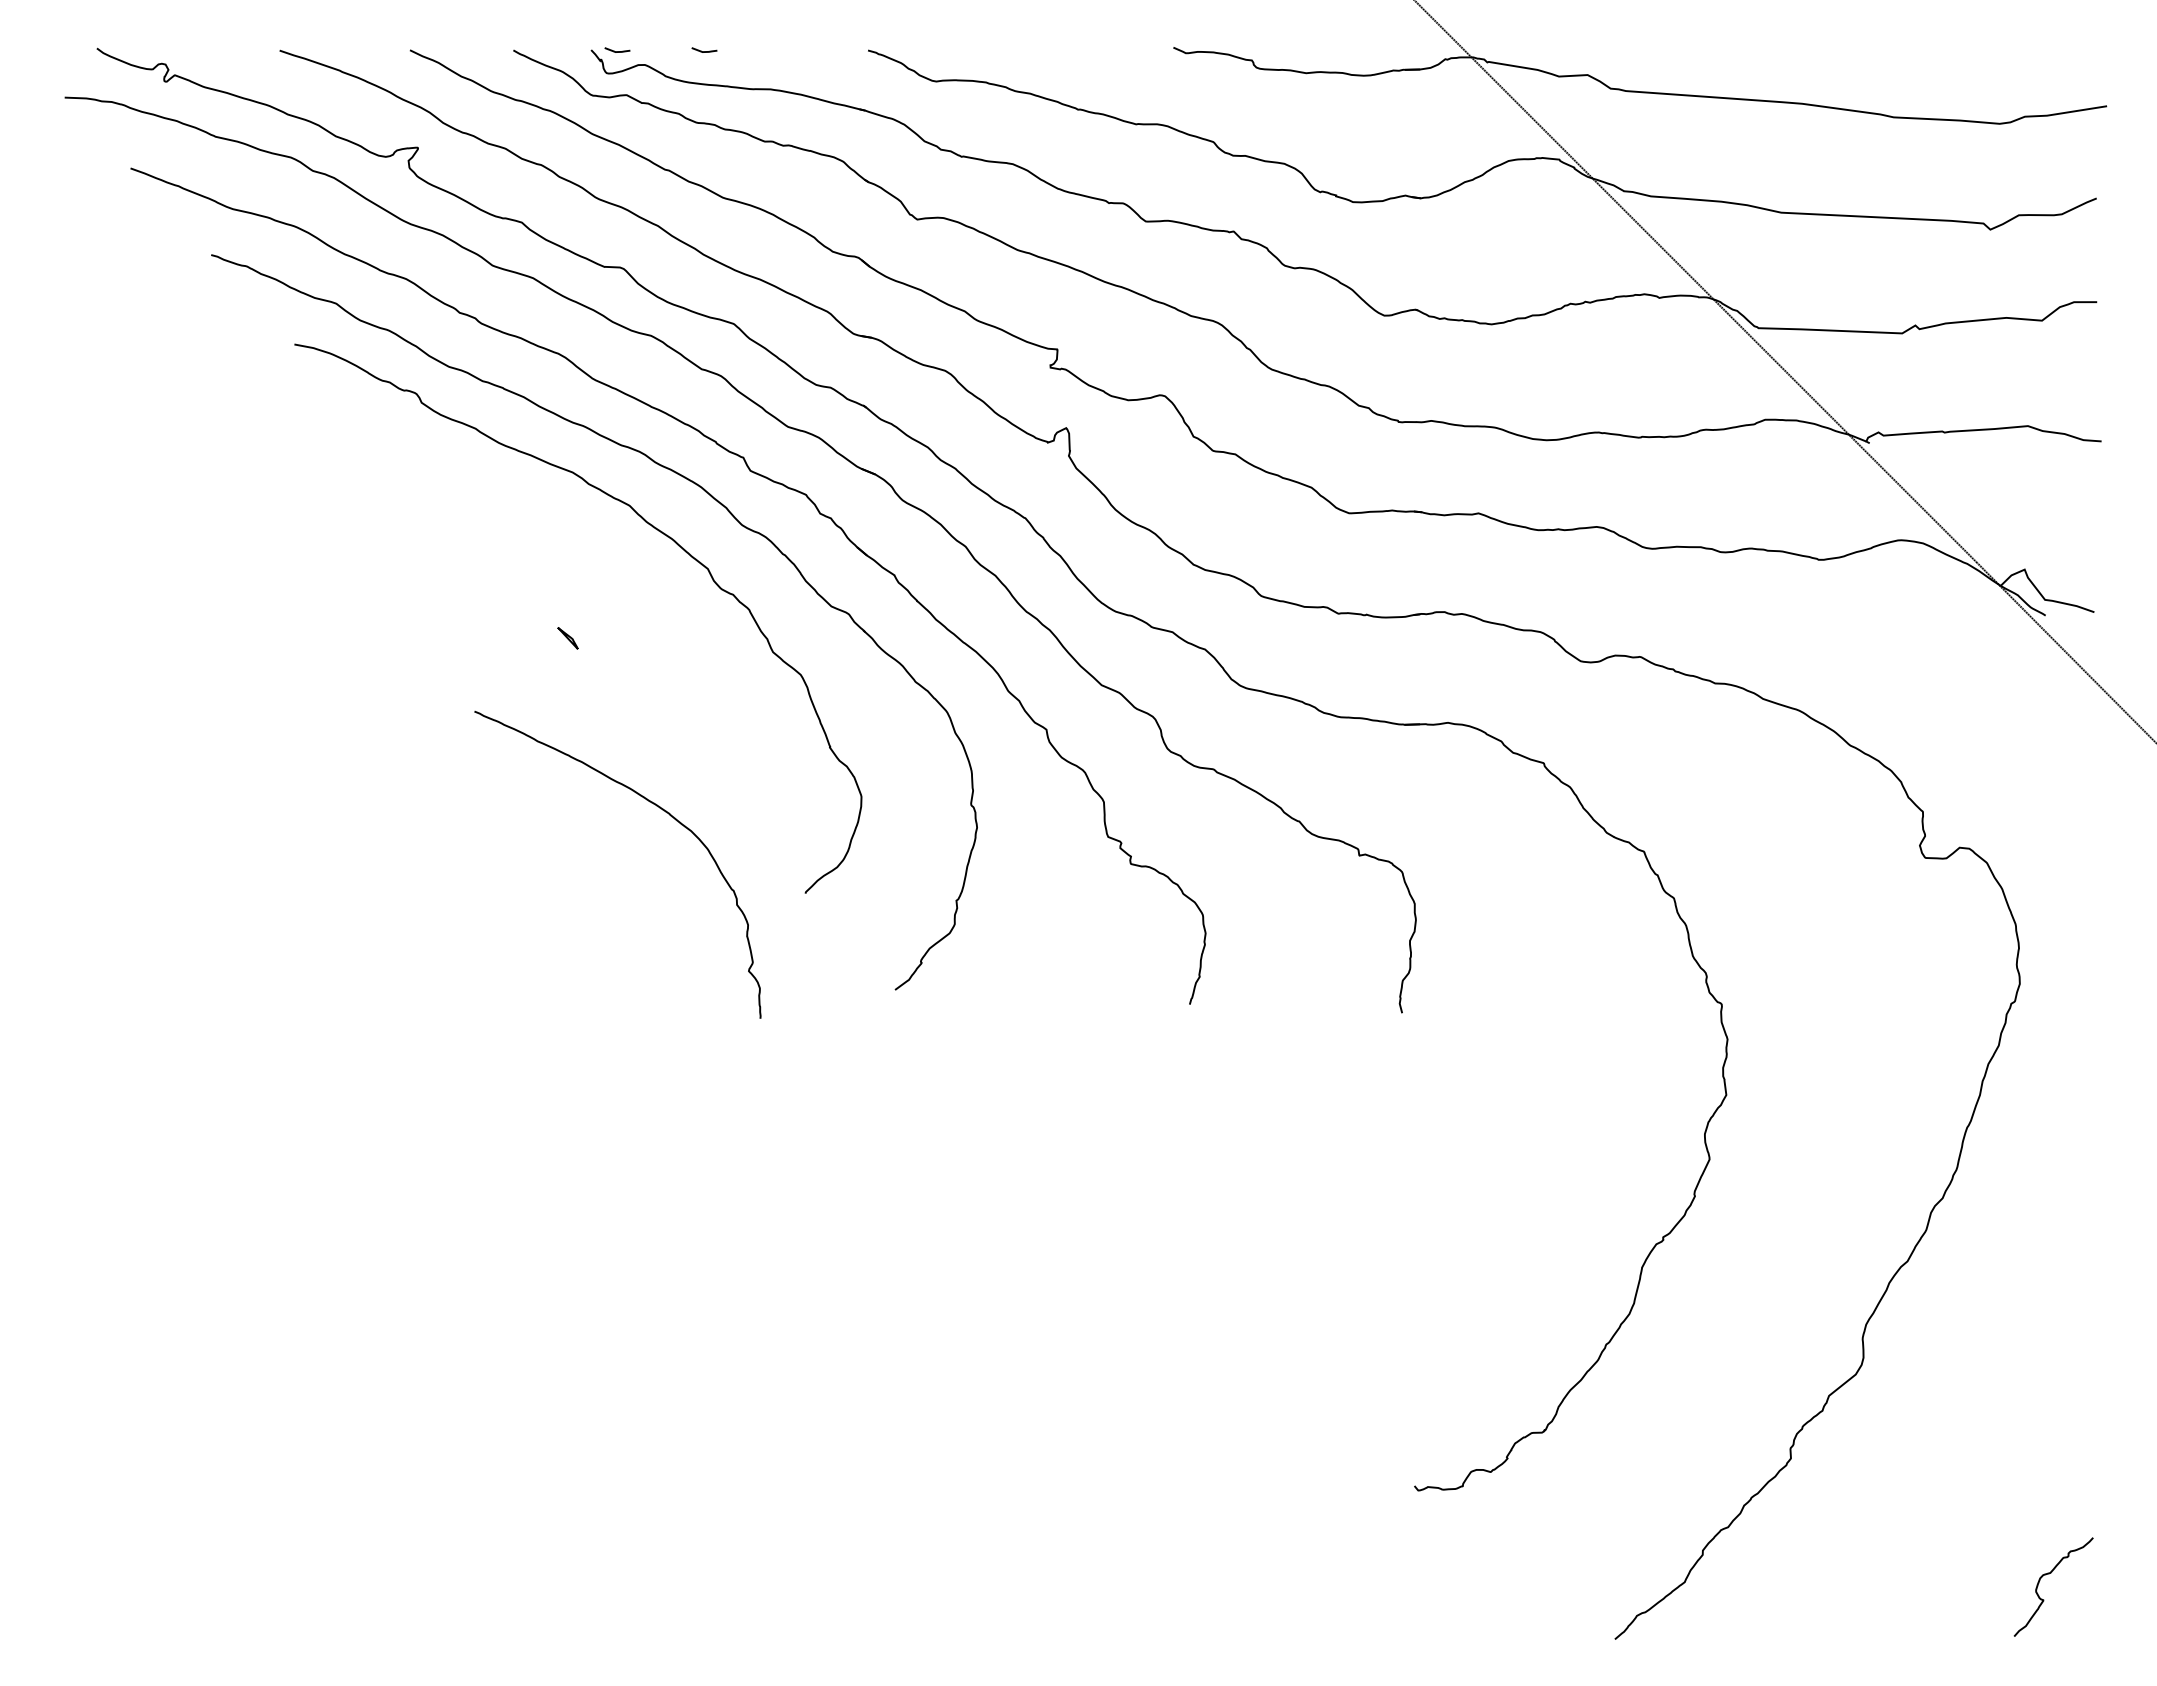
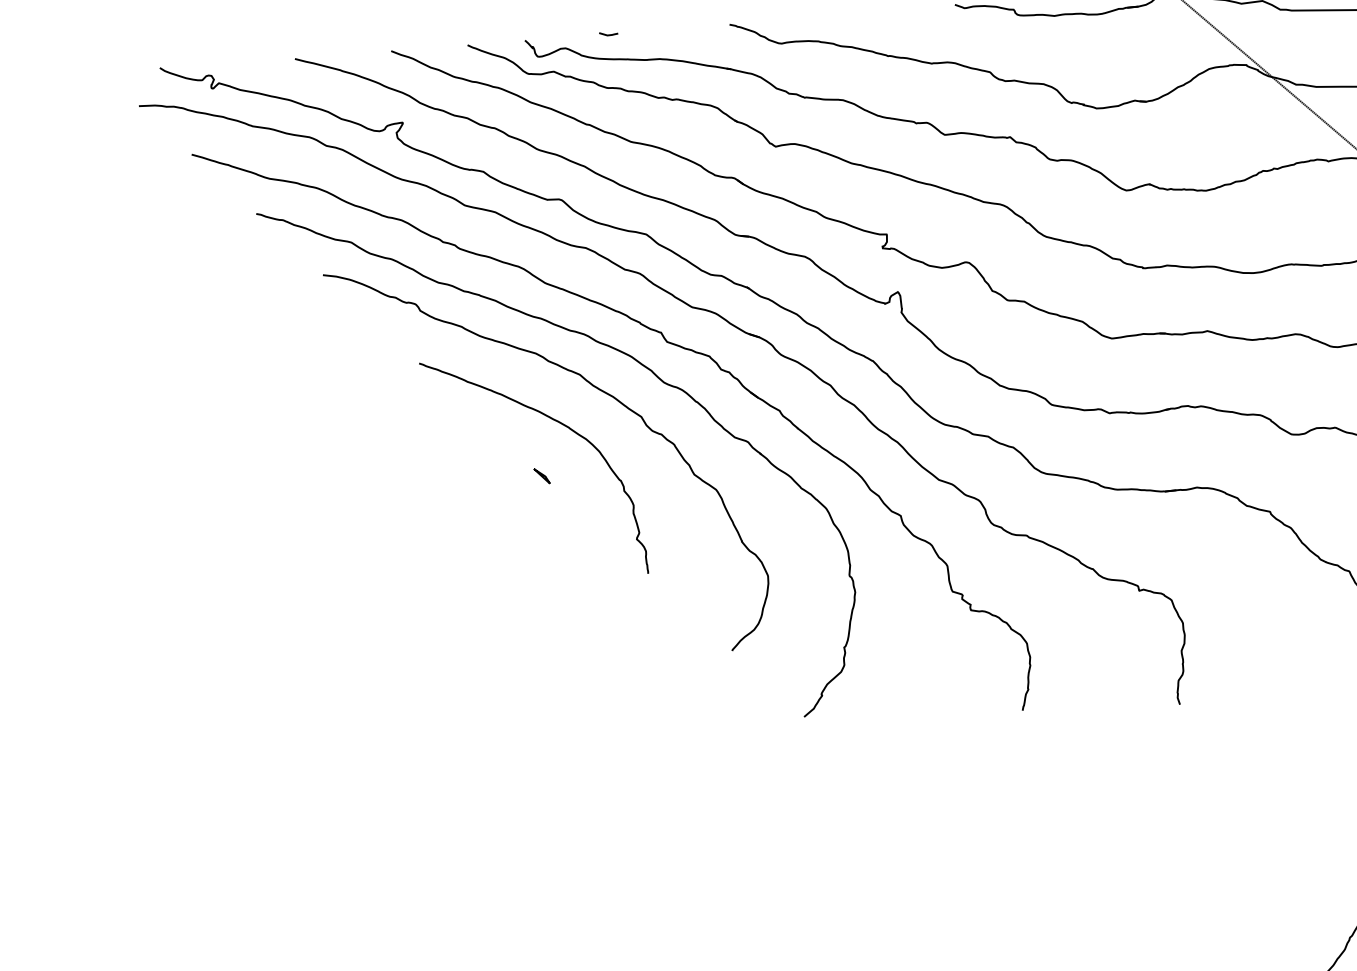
line: (617, 51) -> (544, 39), removed
curve: (649, 802) -> (553, 420), moved

